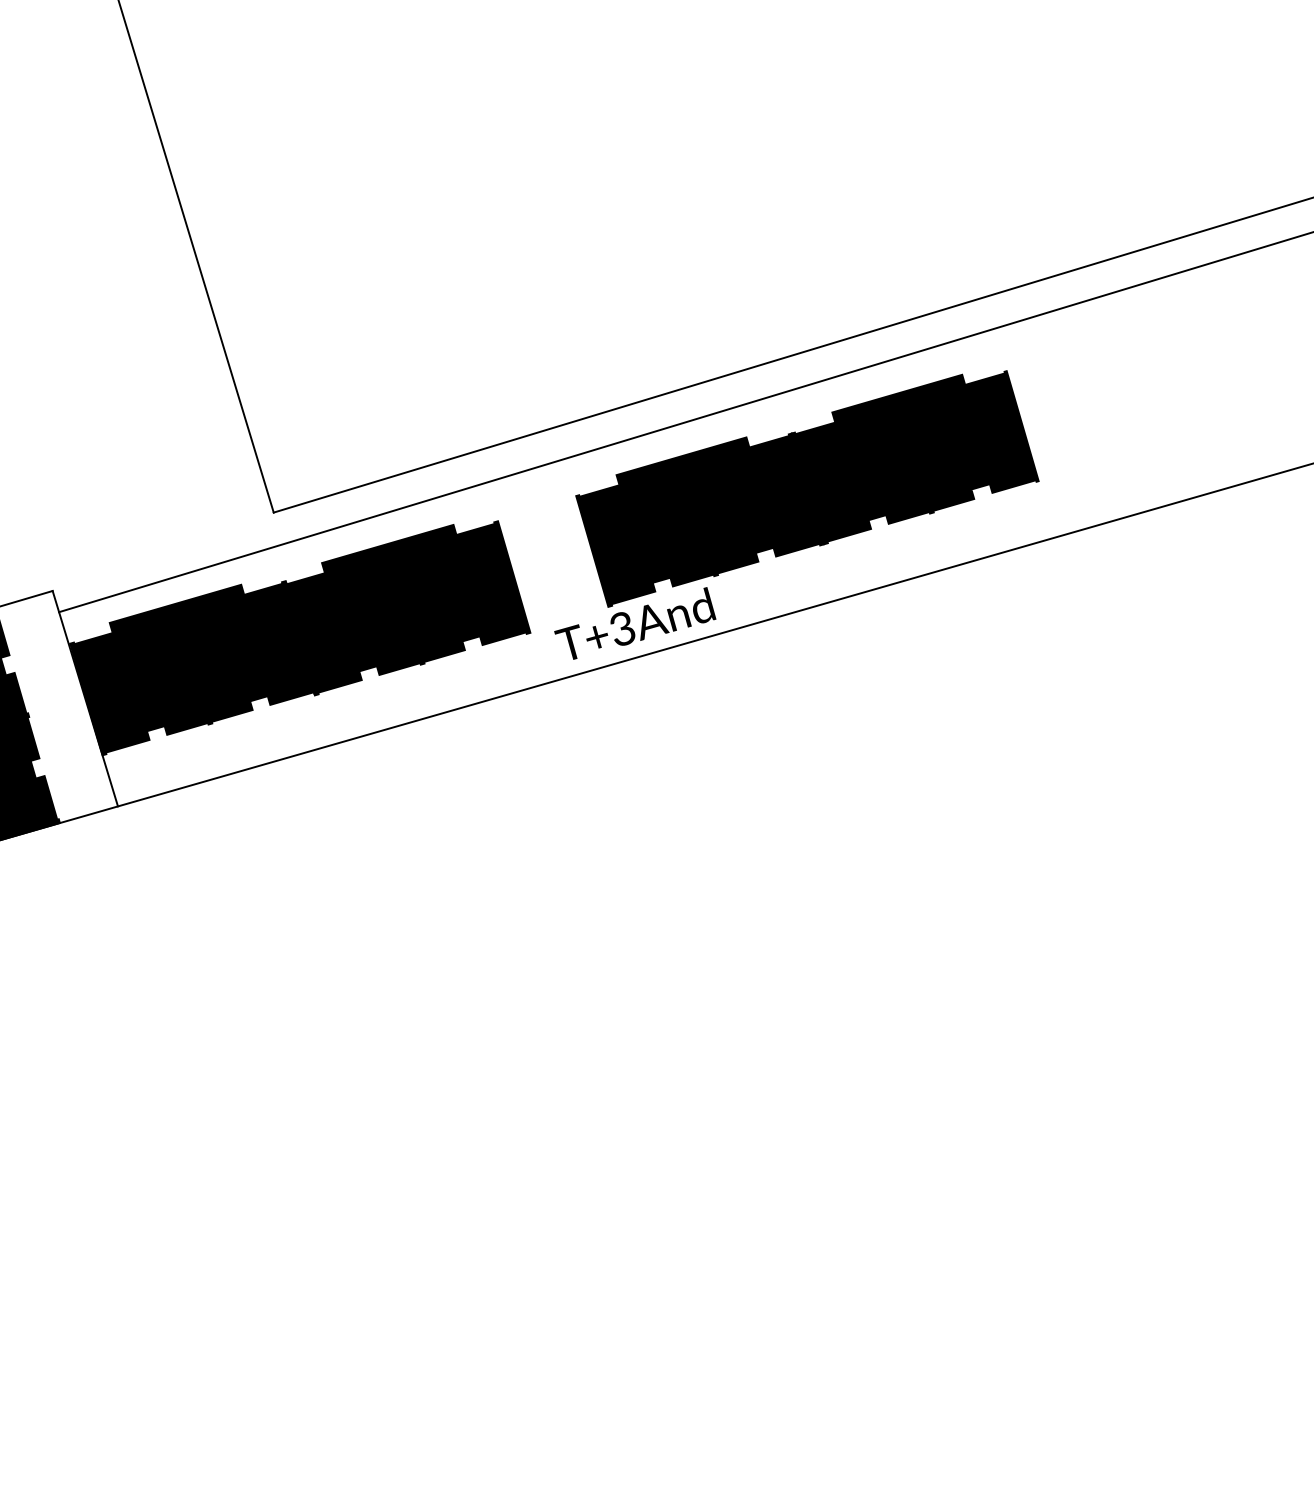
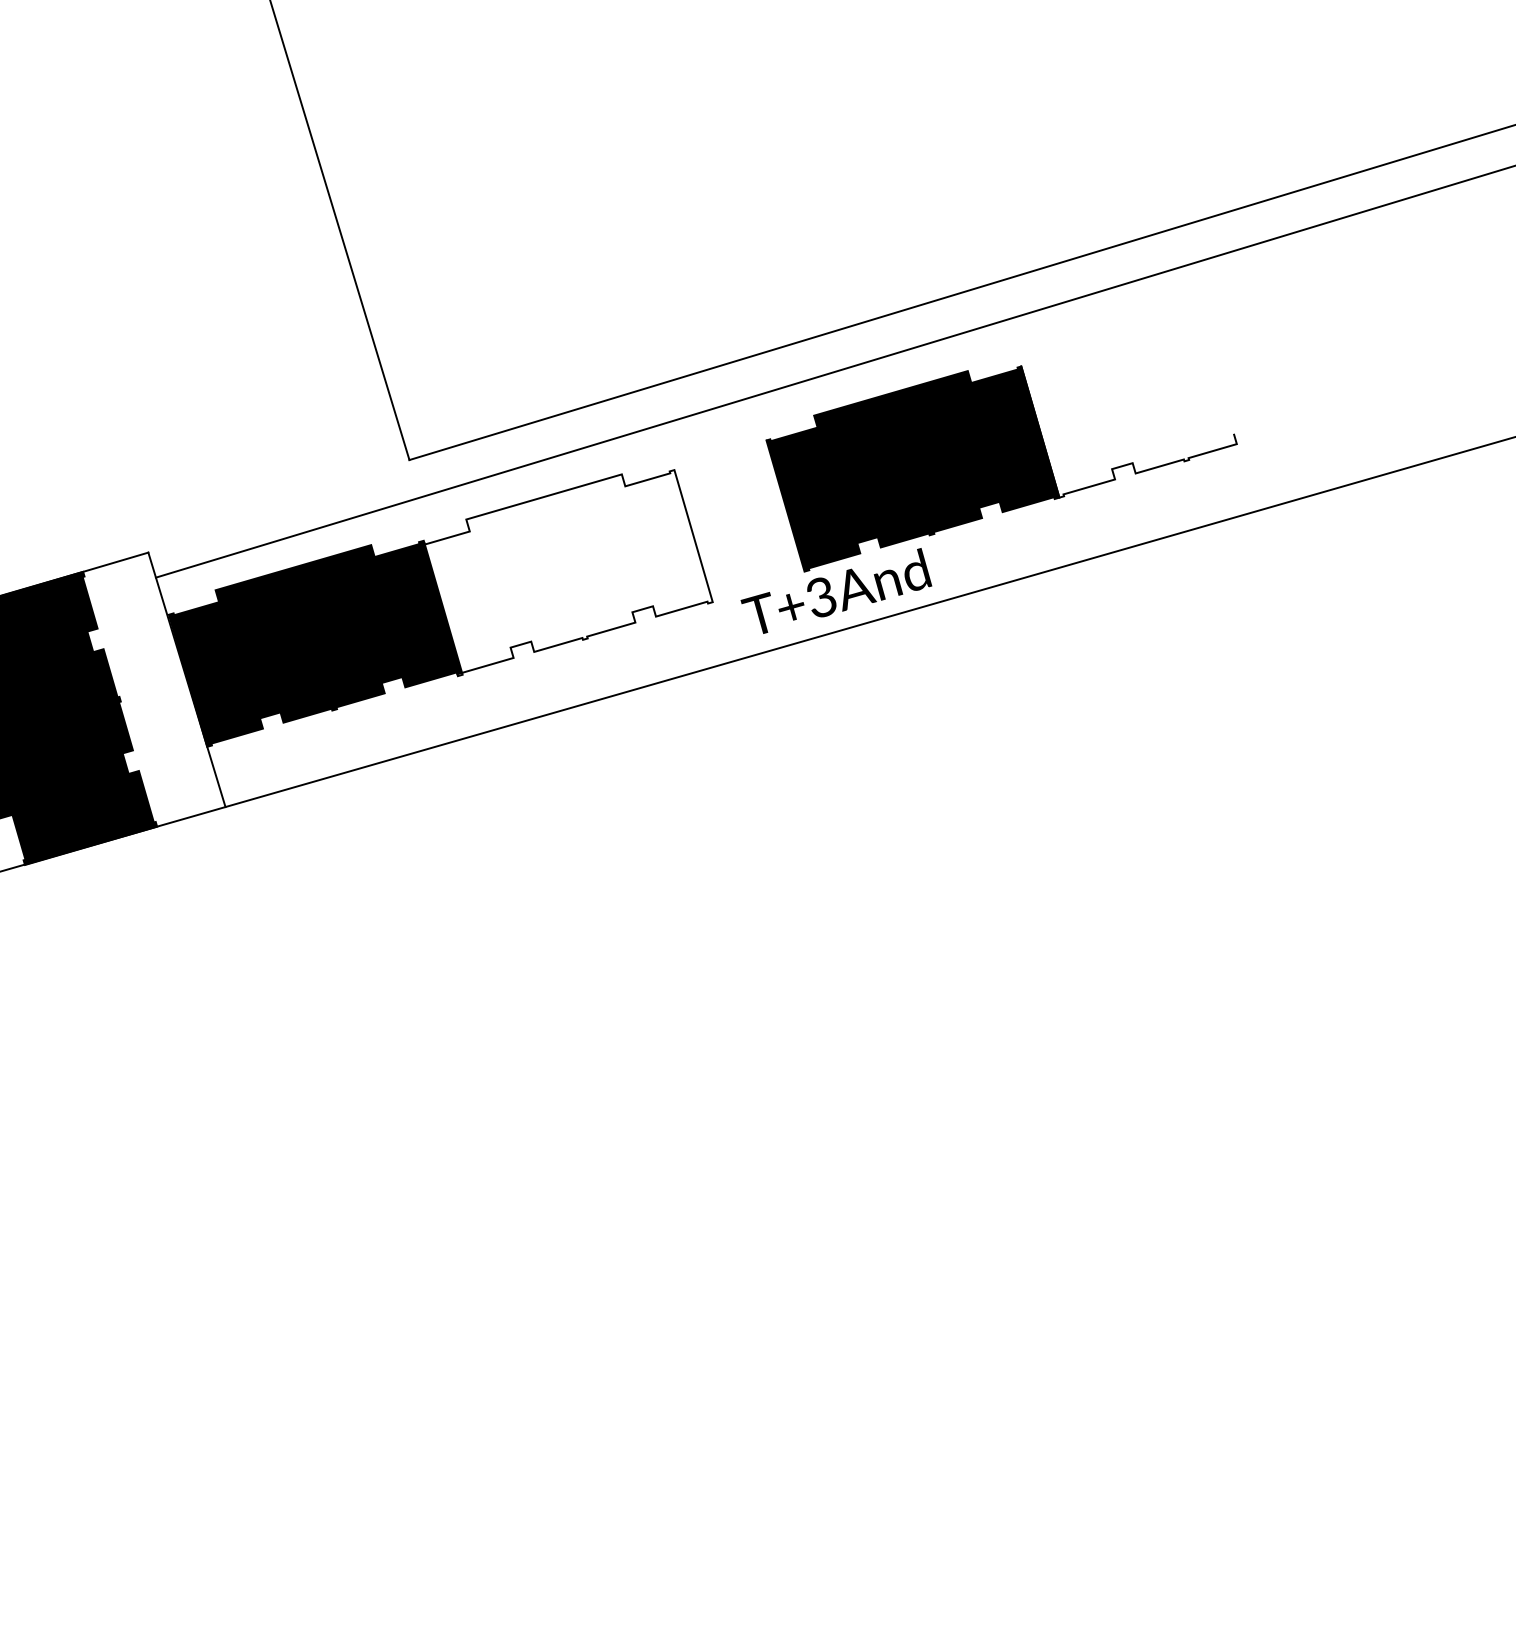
fill: (915, 456) -> (1167, 393), removed
fill: (406, 608) -> (566, 573), removed

